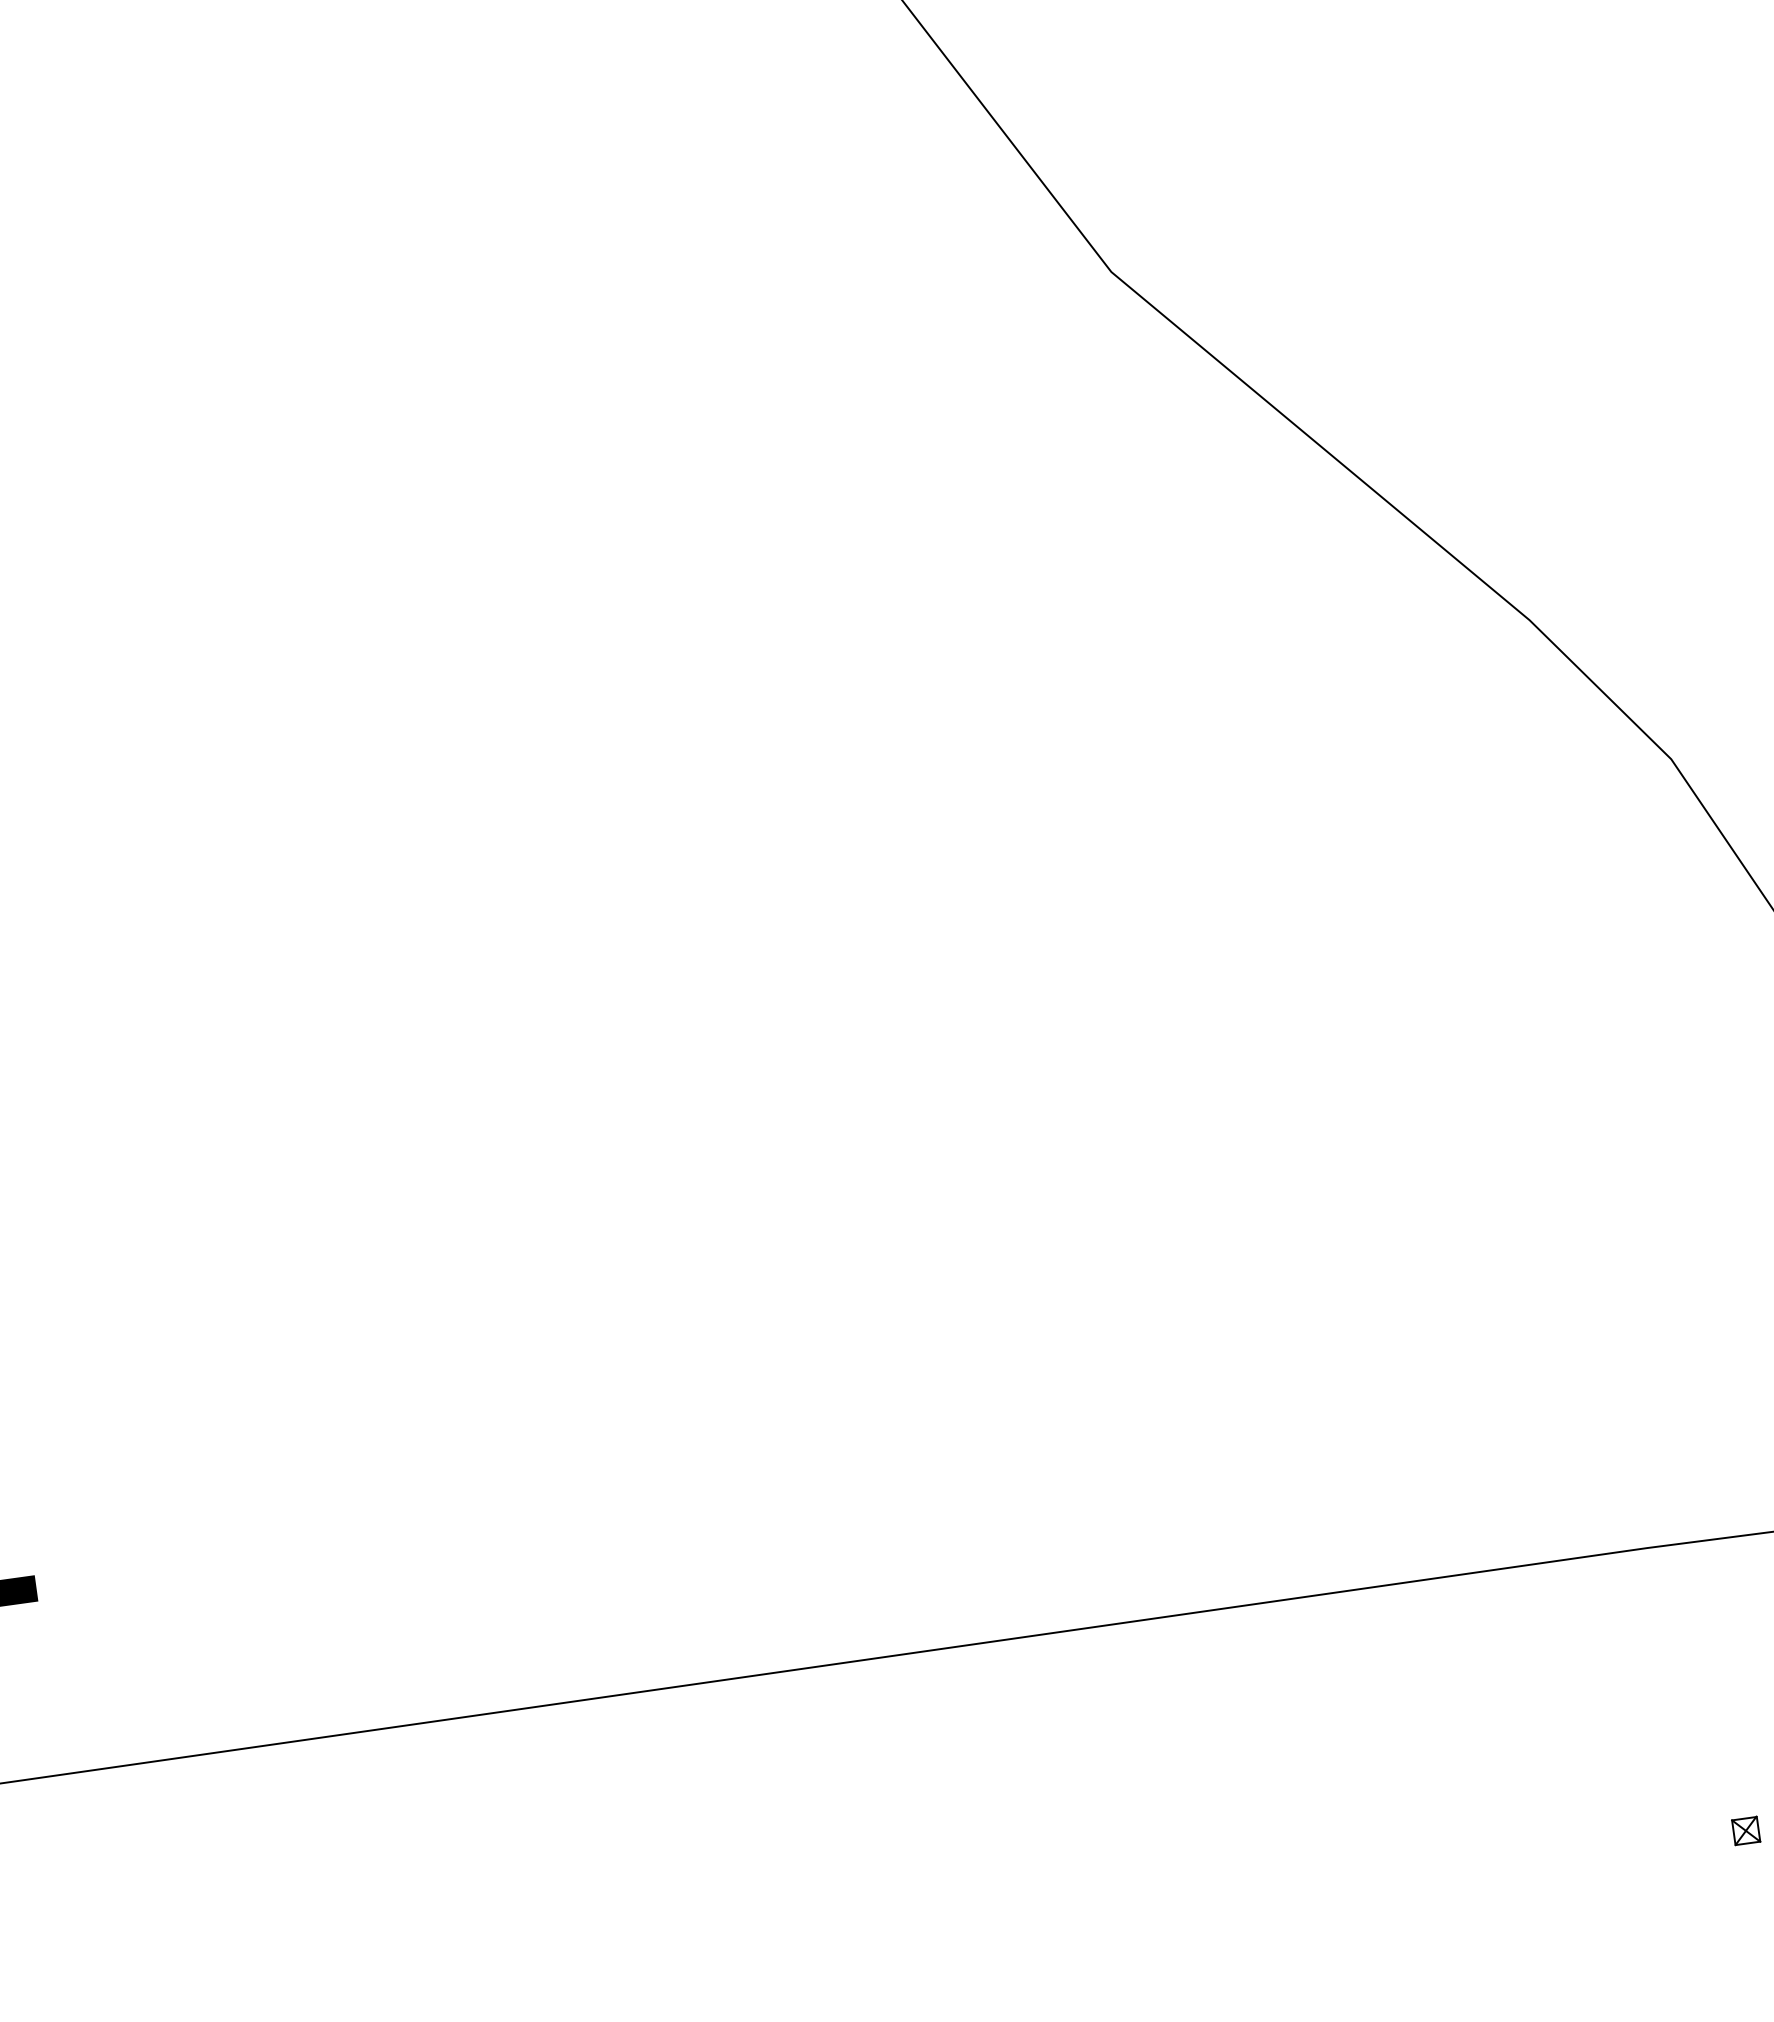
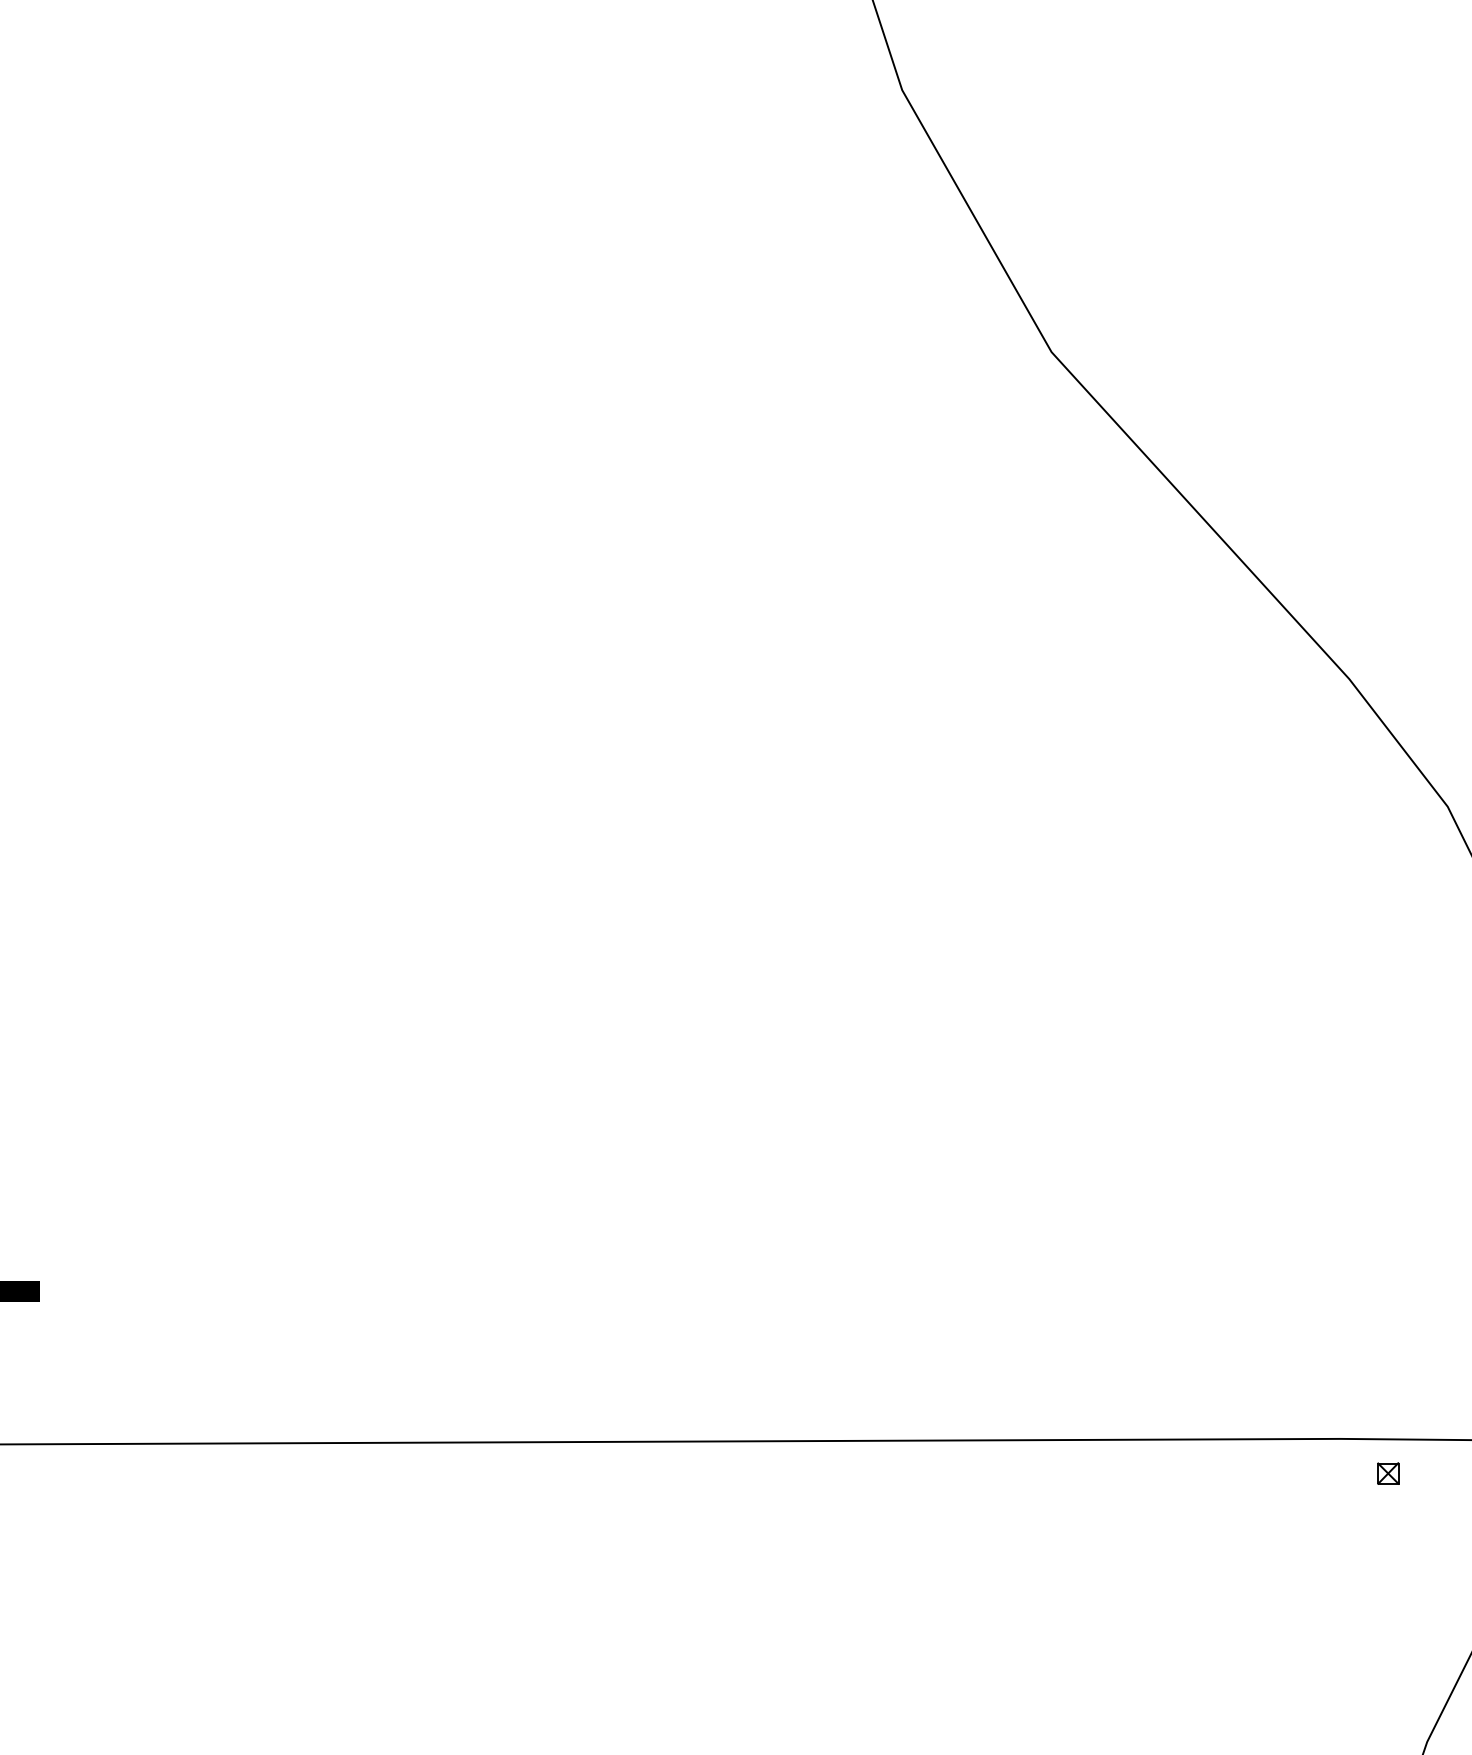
part: (1746, 1830) -> (1388, 1473), moved

